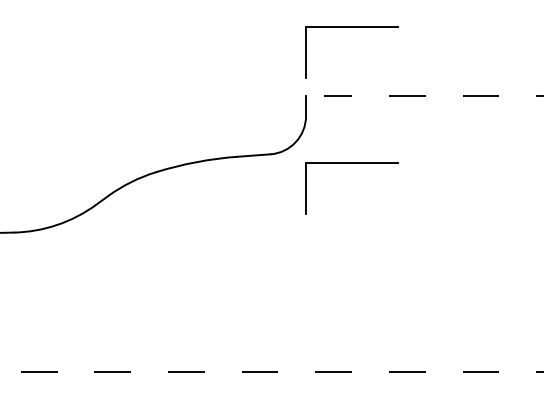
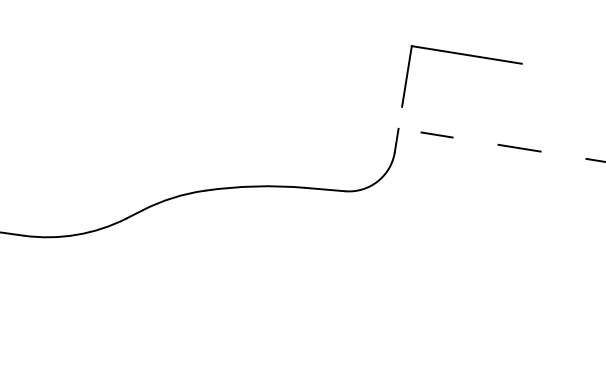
part: (351, 163) -> (440, 217), removed

